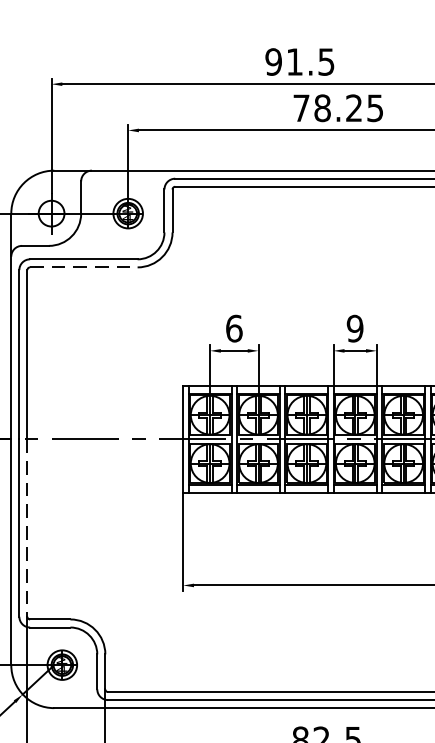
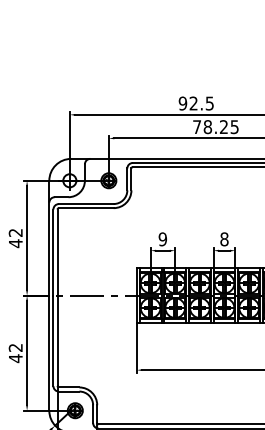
text: (294, 61) -> (193, 103), 91.5 -> 92.5
line: (84, 268) -> (86, 208), dashed -> solid
text: (233, 328) -> (162, 239), 6 -> 9
text: (355, 328) -> (224, 239), 9 -> 8
line: (27, 529) -> (57, 341), dashed -> solid

